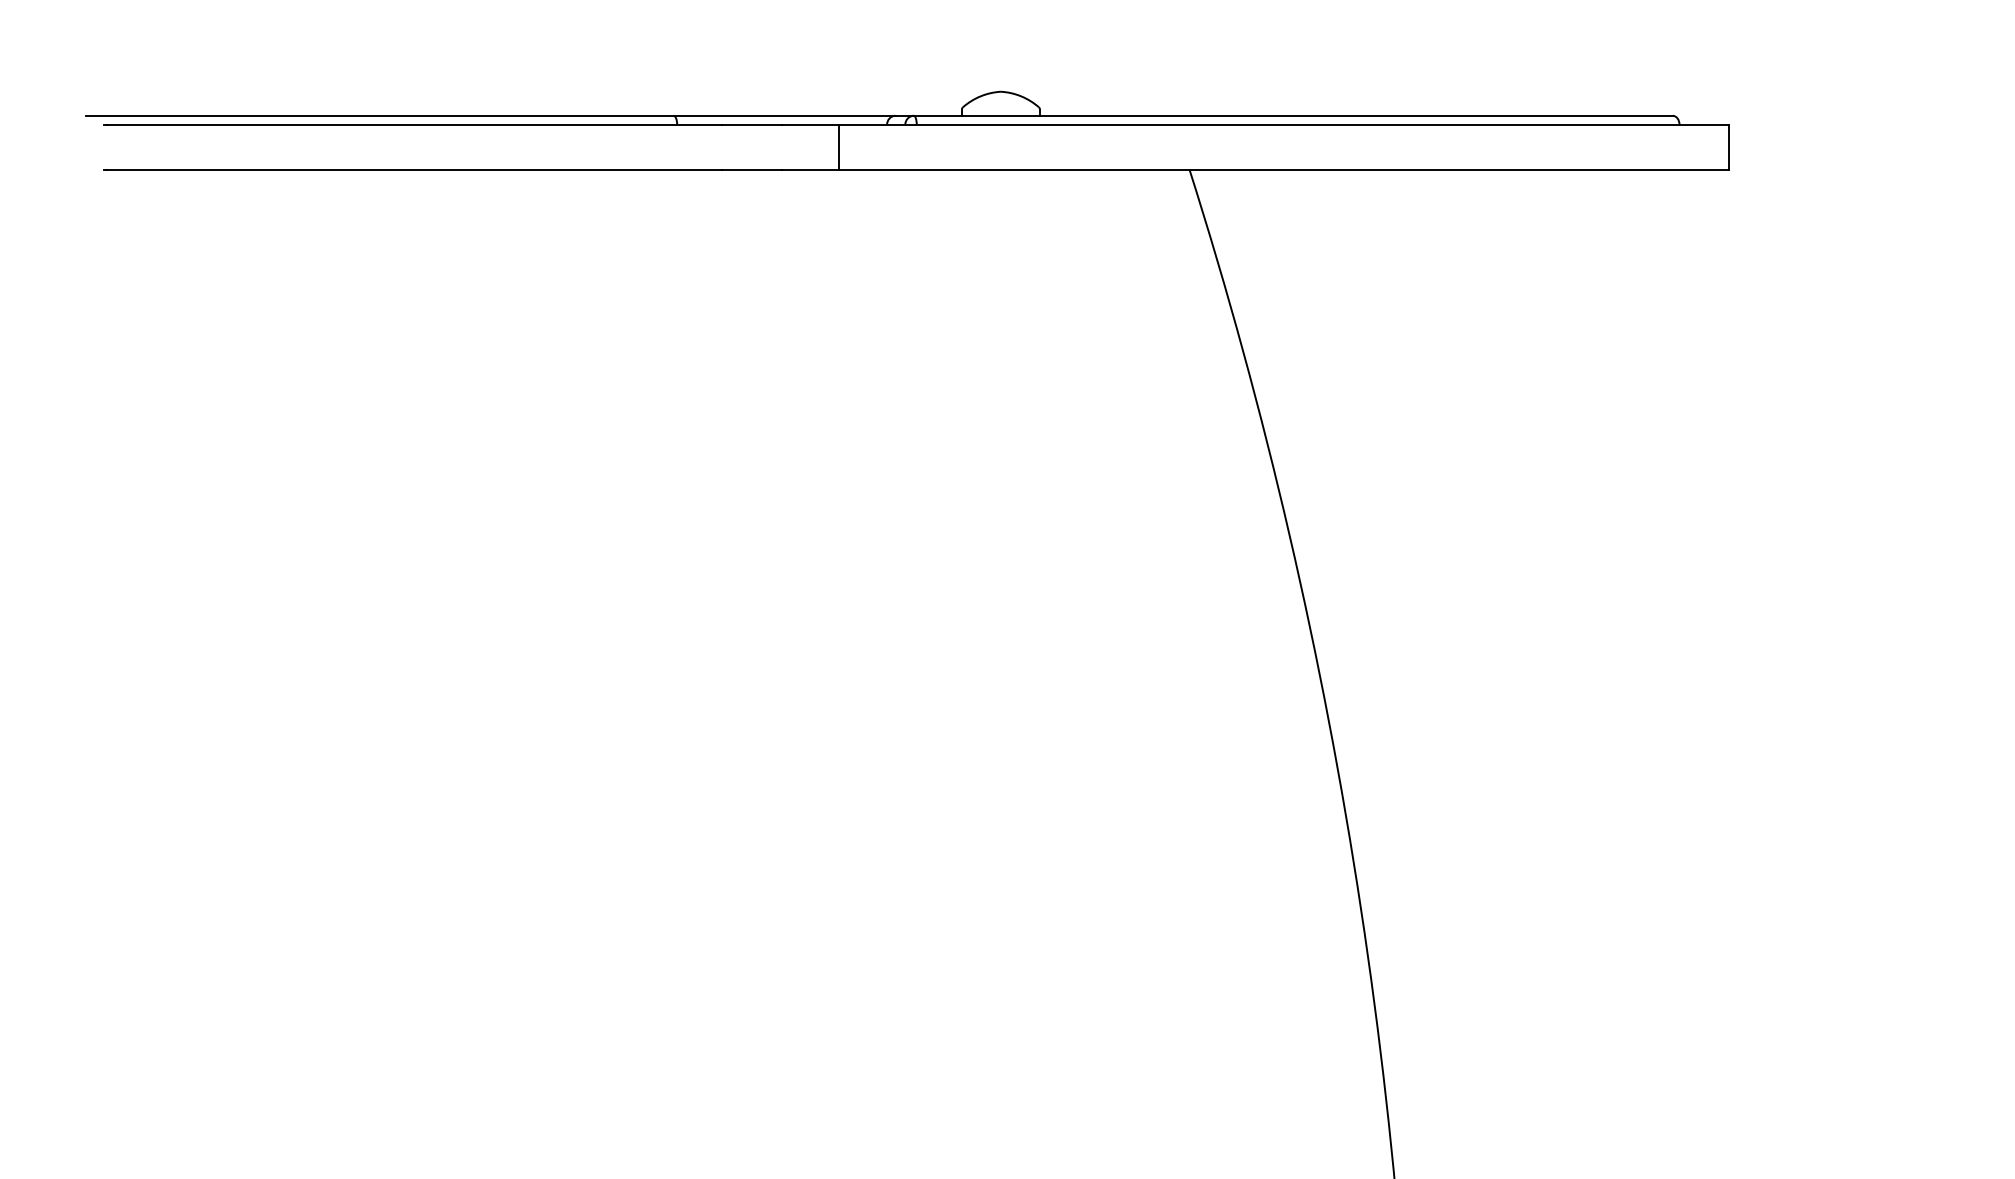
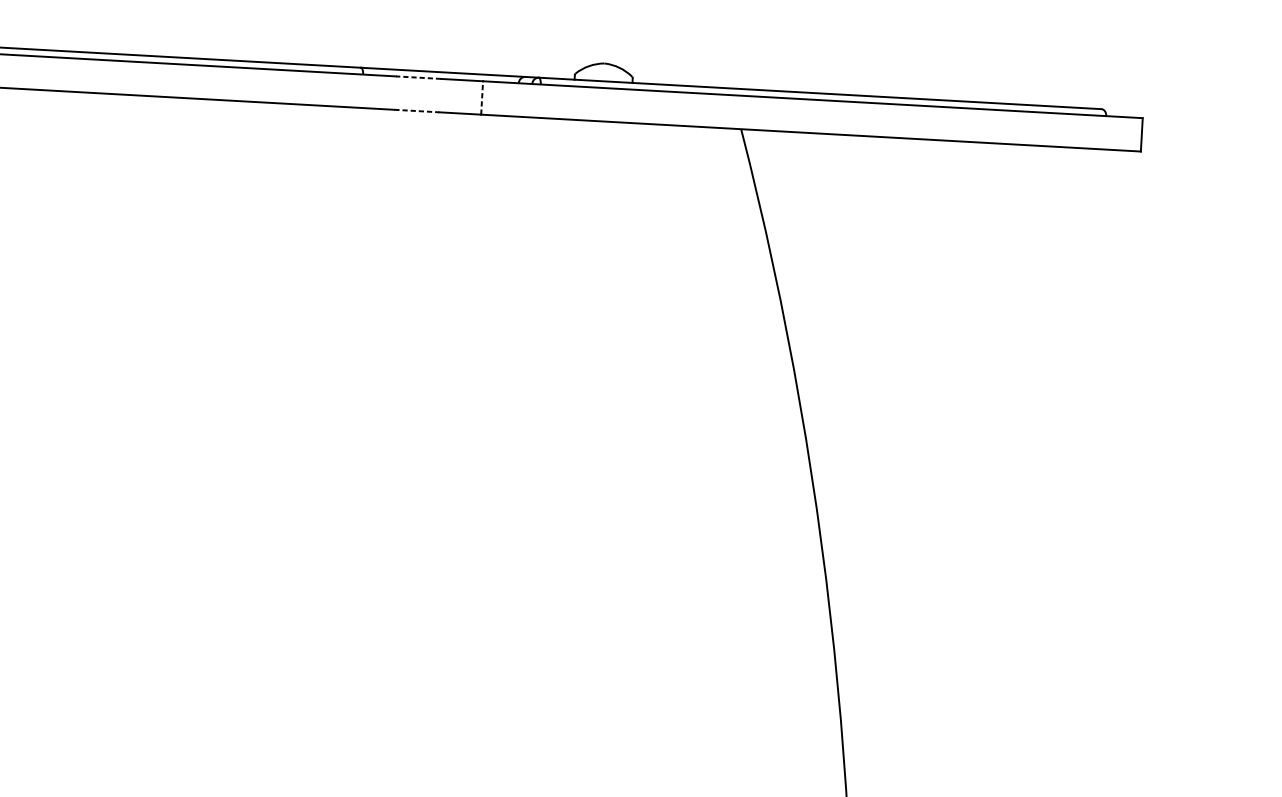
line: (751, 124) -> (418, 77), solid -> dashed
line: (838, 147) -> (481, 98), solid -> dashed
line: (752, 169) -> (417, 110), solid -> dashed

